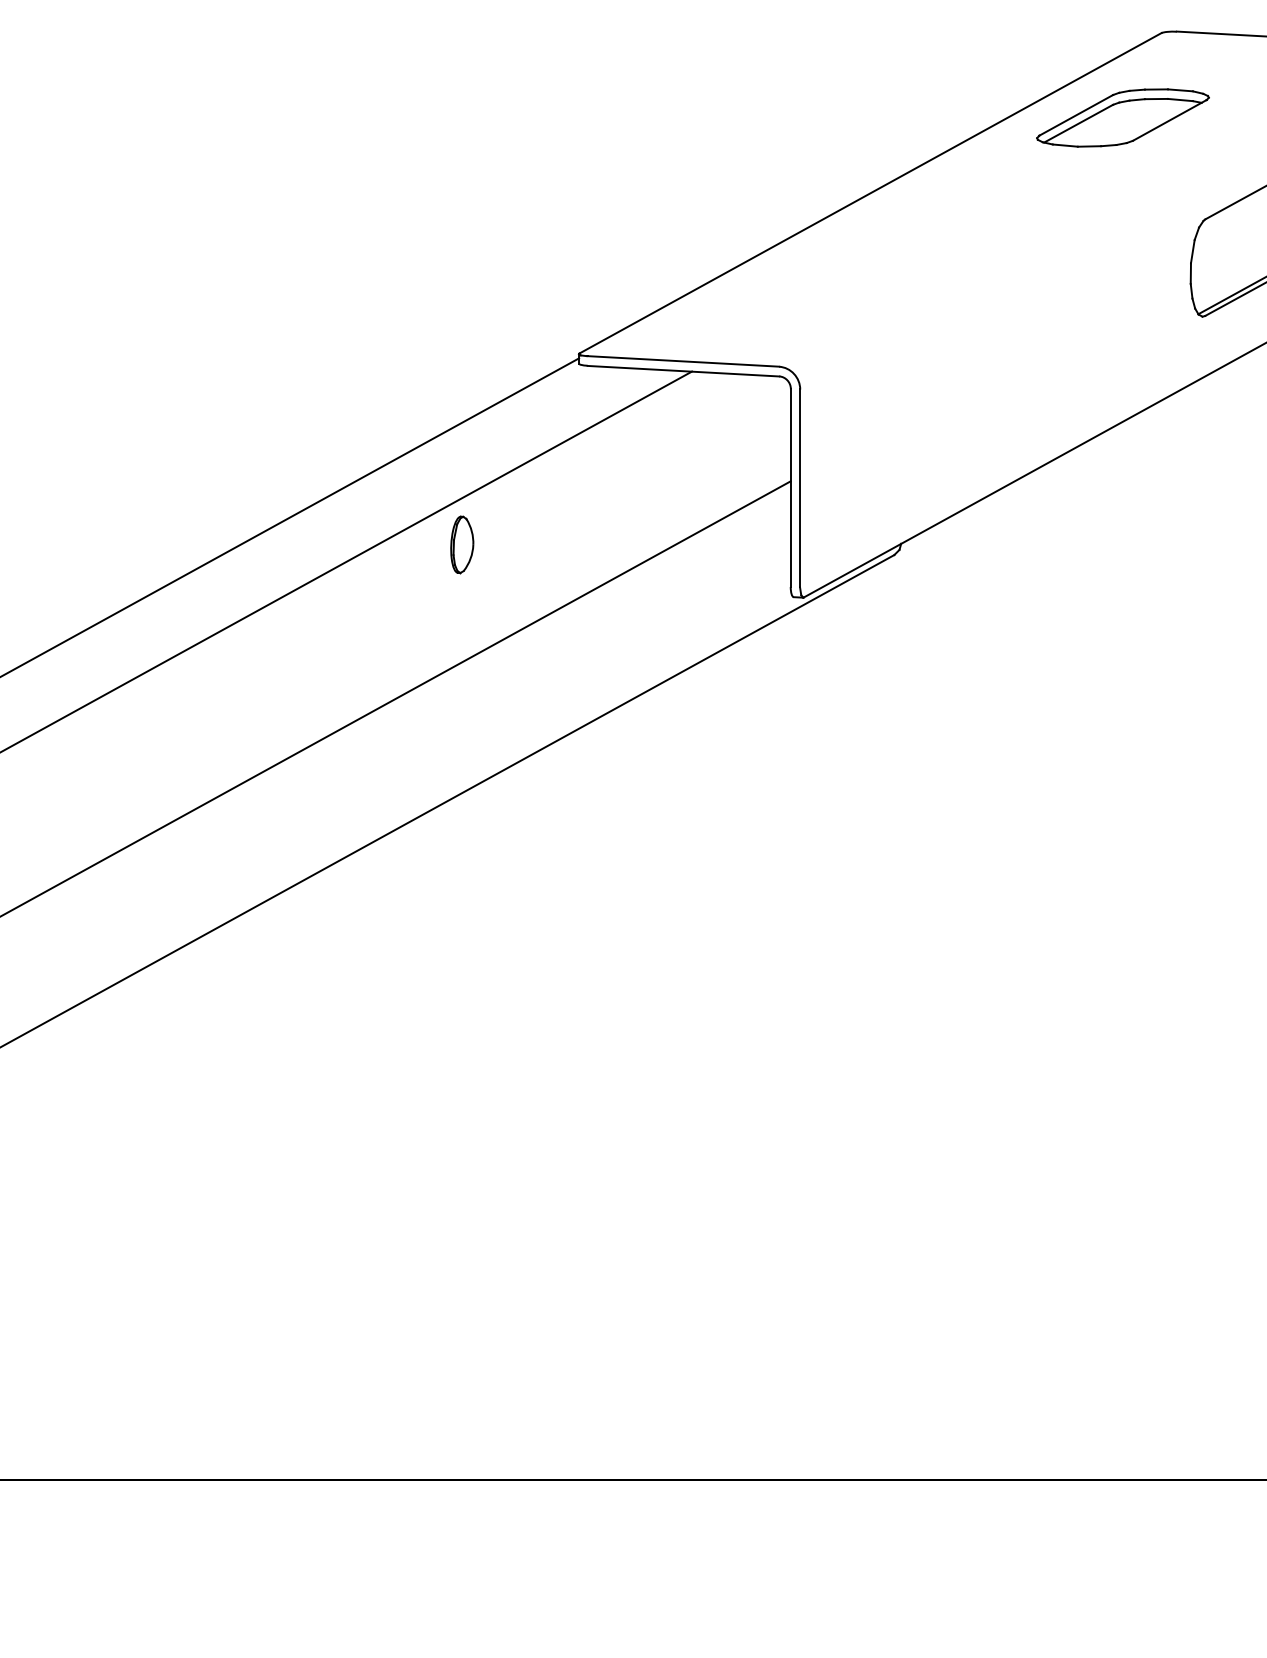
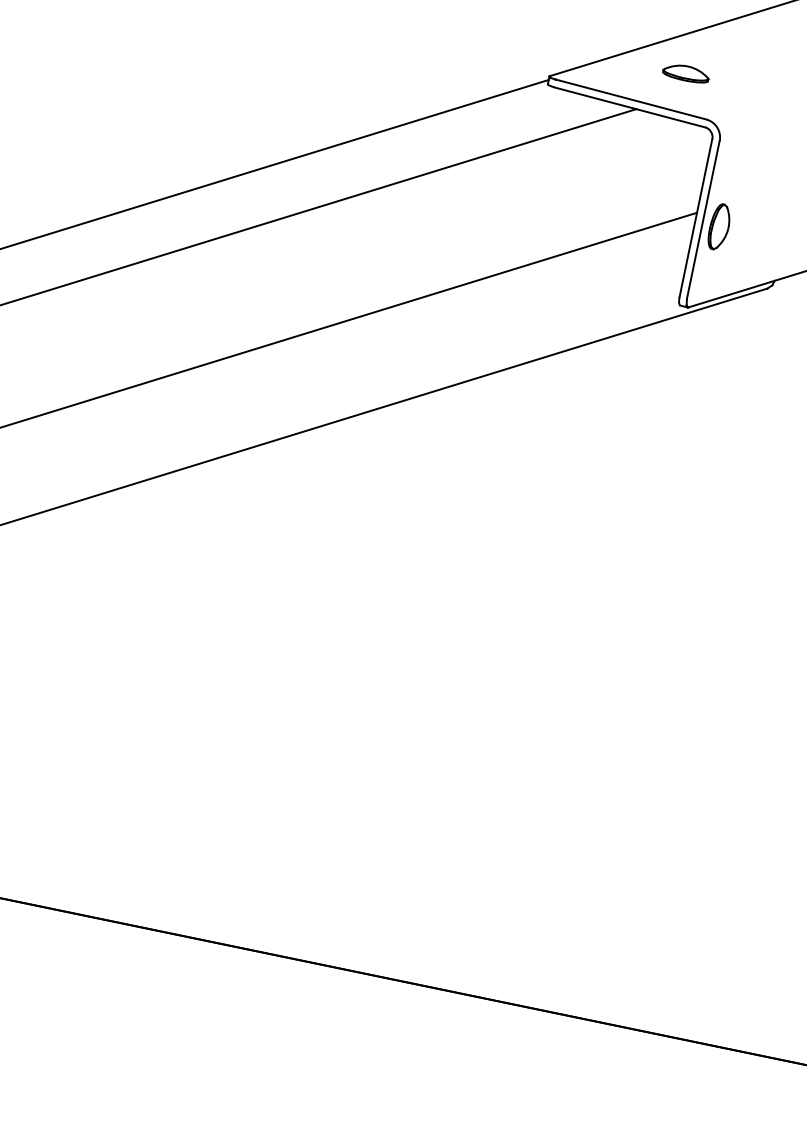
part: (742, 315) -> (685, 72), added
part: (462, 544) -> (719, 226), moved

